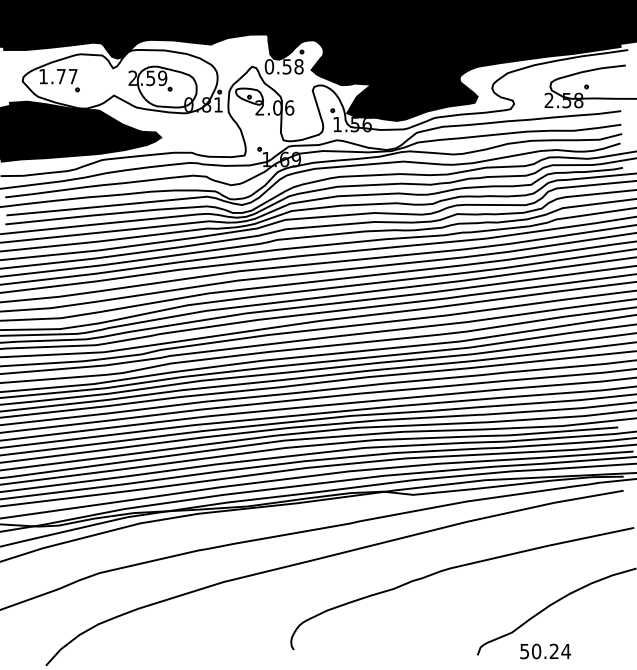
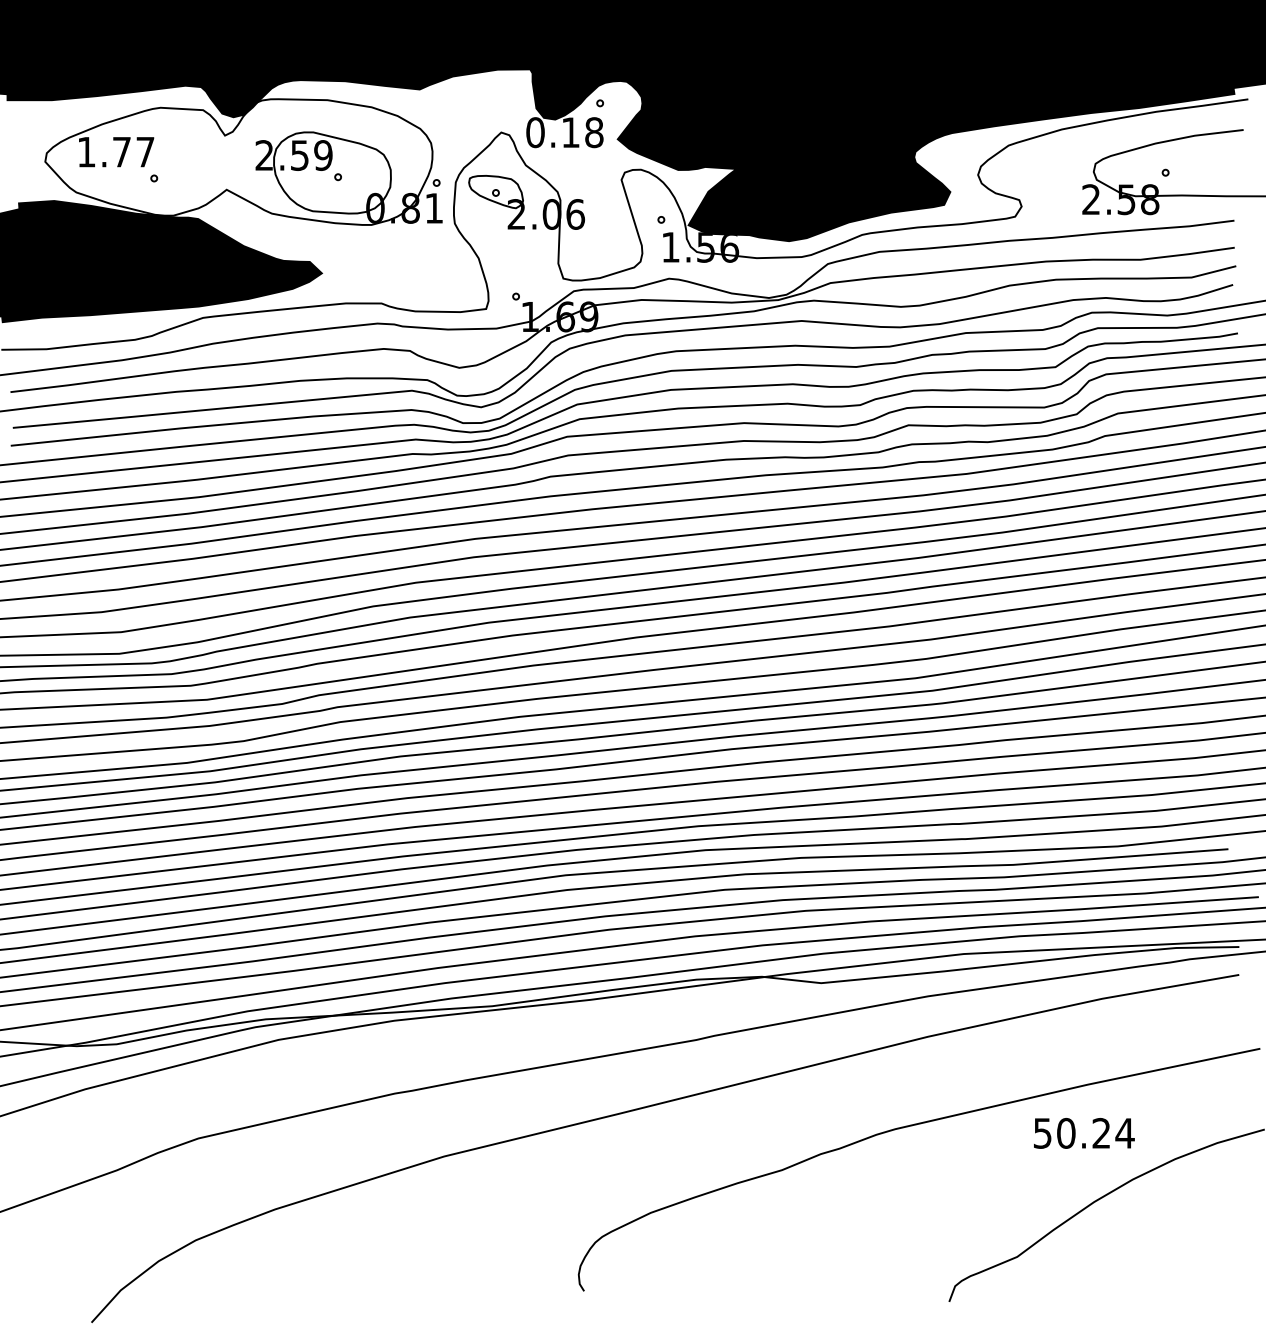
text: (286, 66) -> (569, 132), 0.58 -> 0.18
text: (545, 651) -> (1084, 1133), moved

